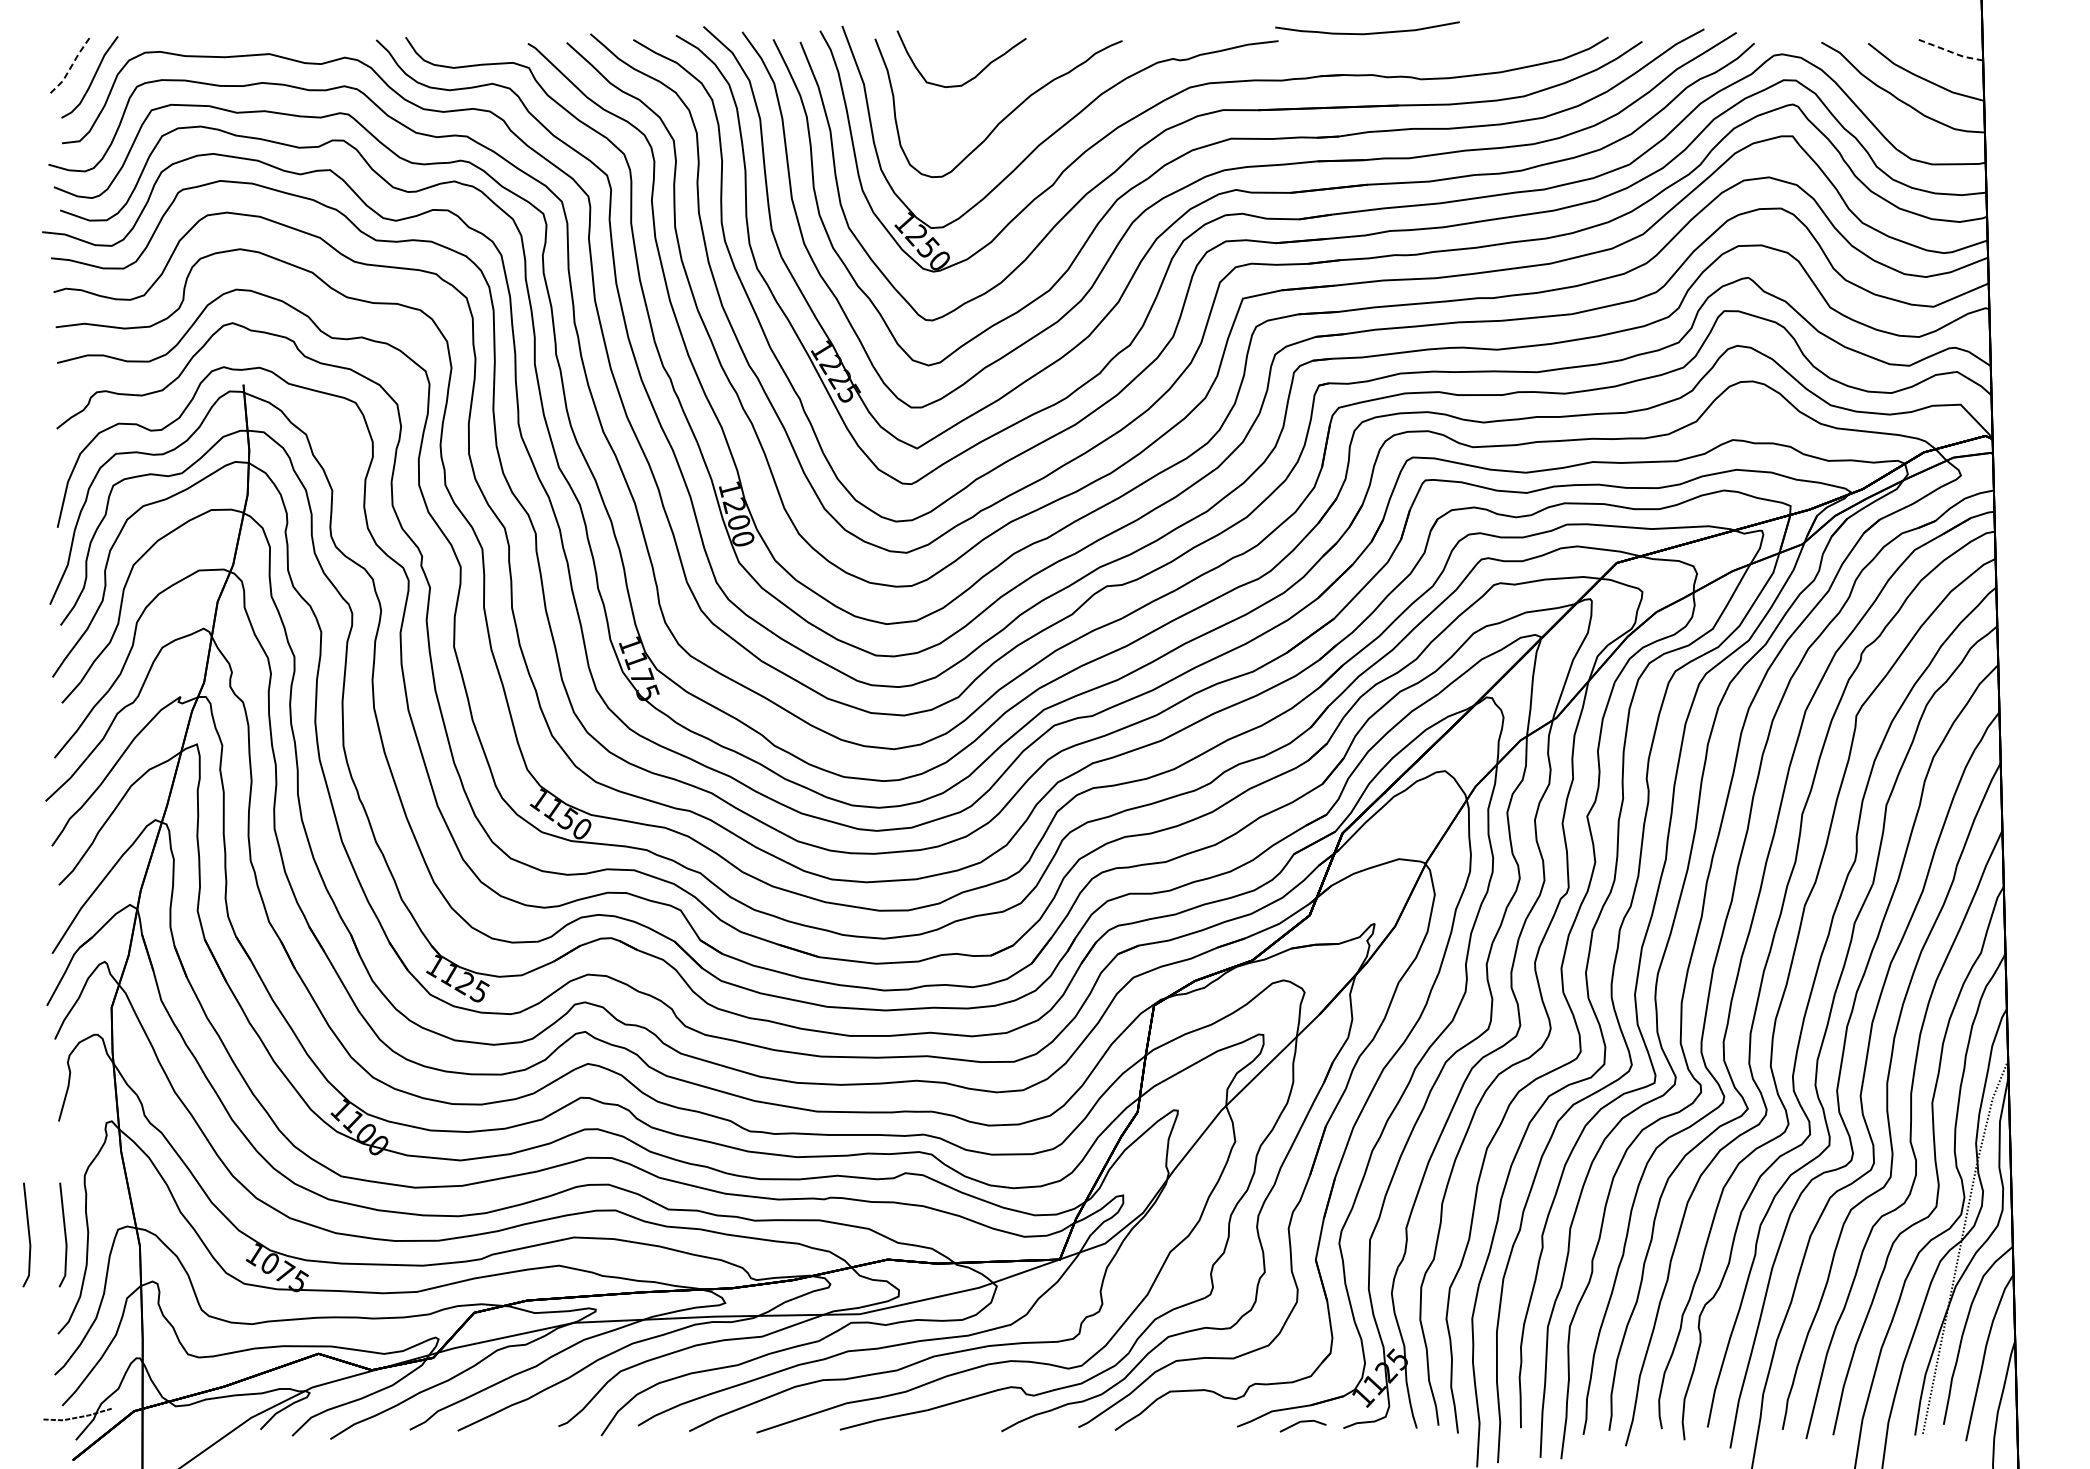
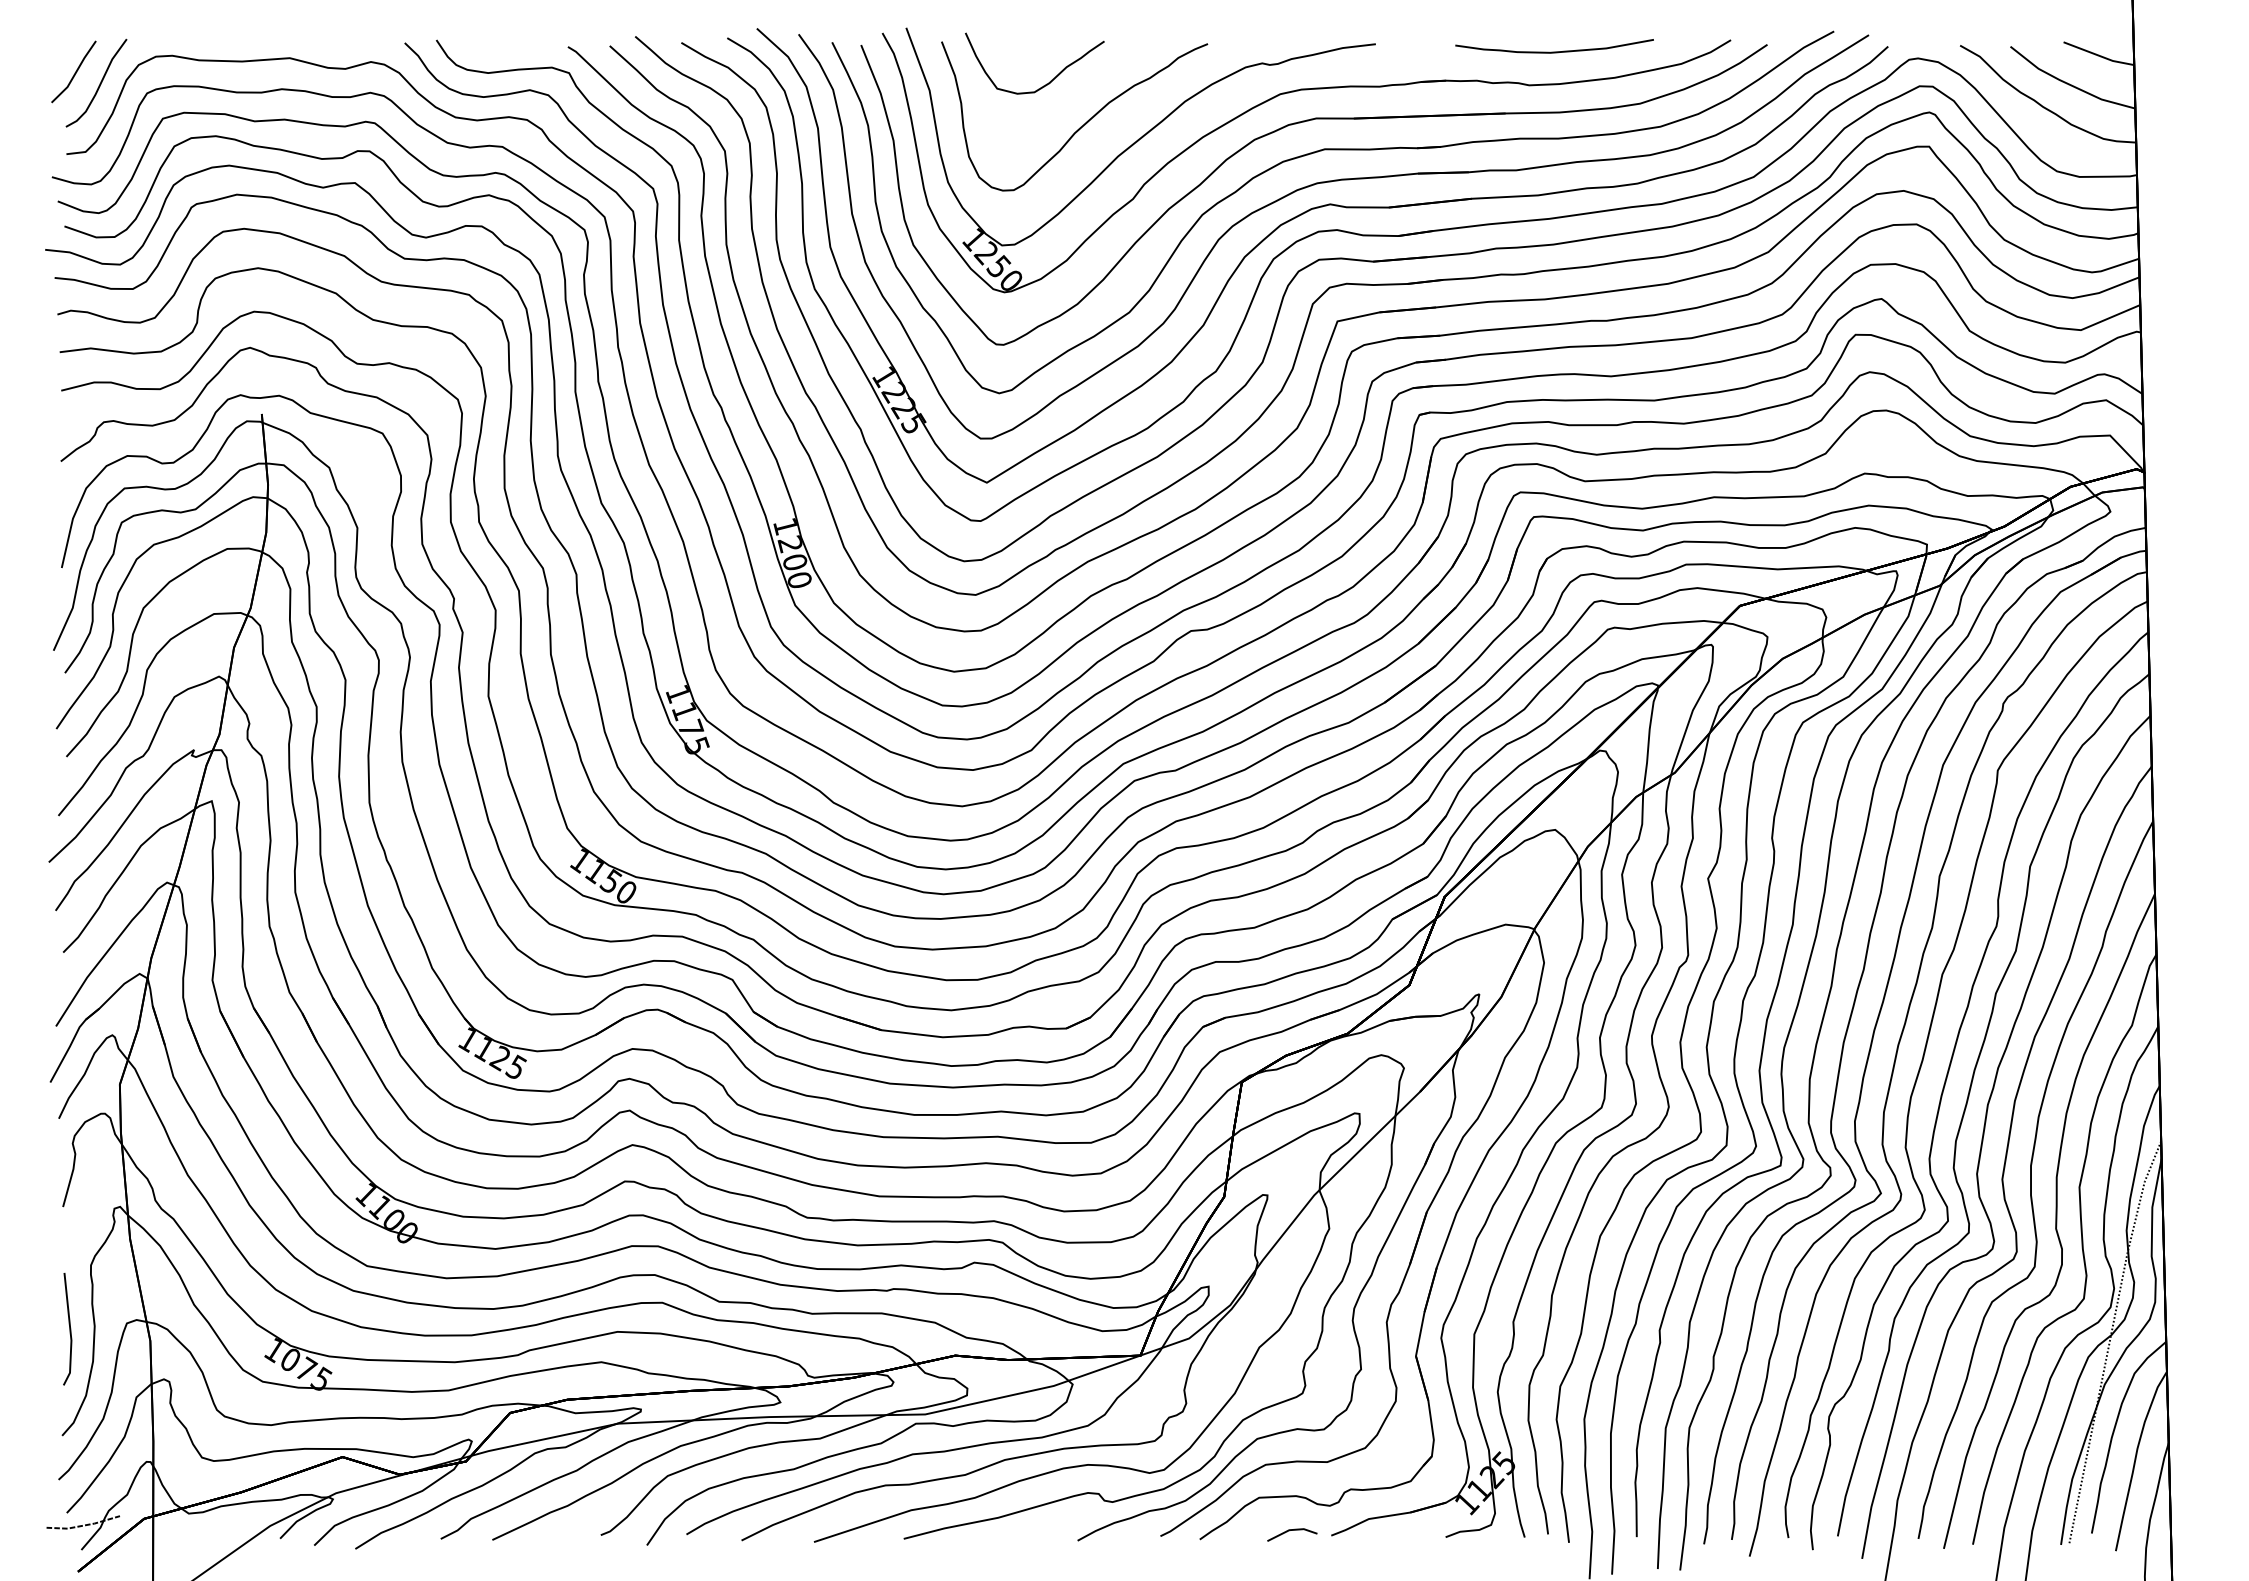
curve: (1367, 33) -> (1554, 51), moved
line: (1949, 51) -> (2098, 55), dashed -> solid
line: (70, 68) -> (75, 73), dashed -> solid
line: (28, 1235) -> (30, 1329), removed
line: (1303, 1422) -> (1292, 1530), moved

